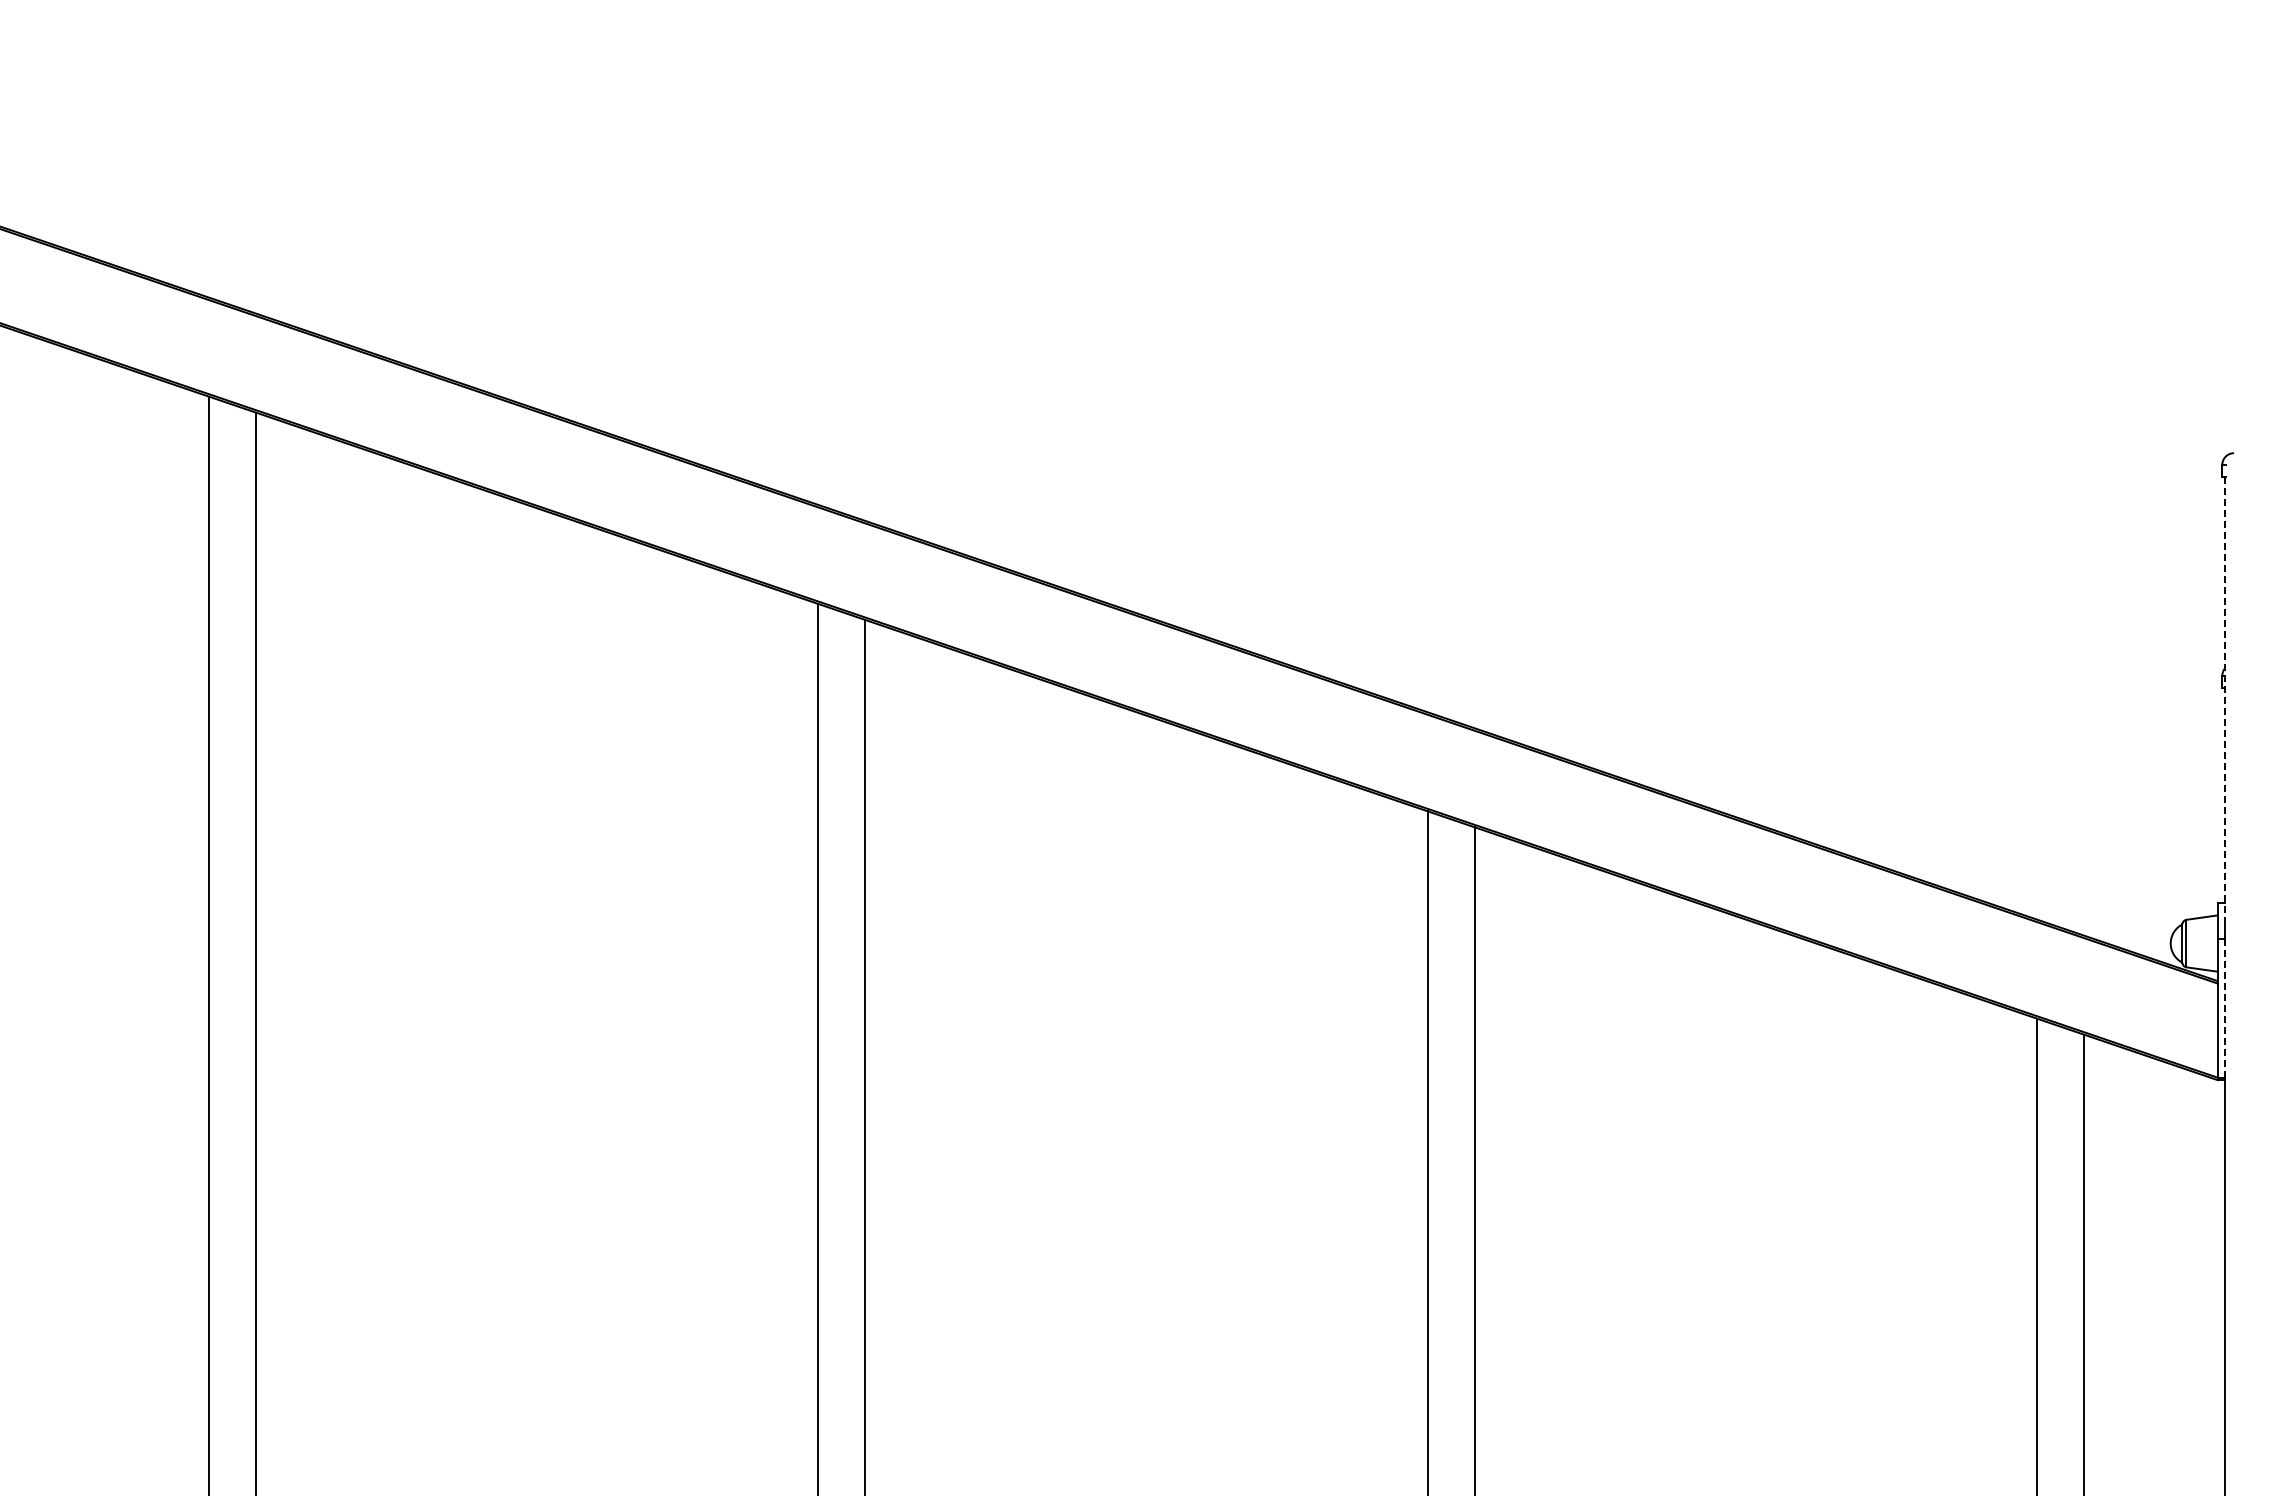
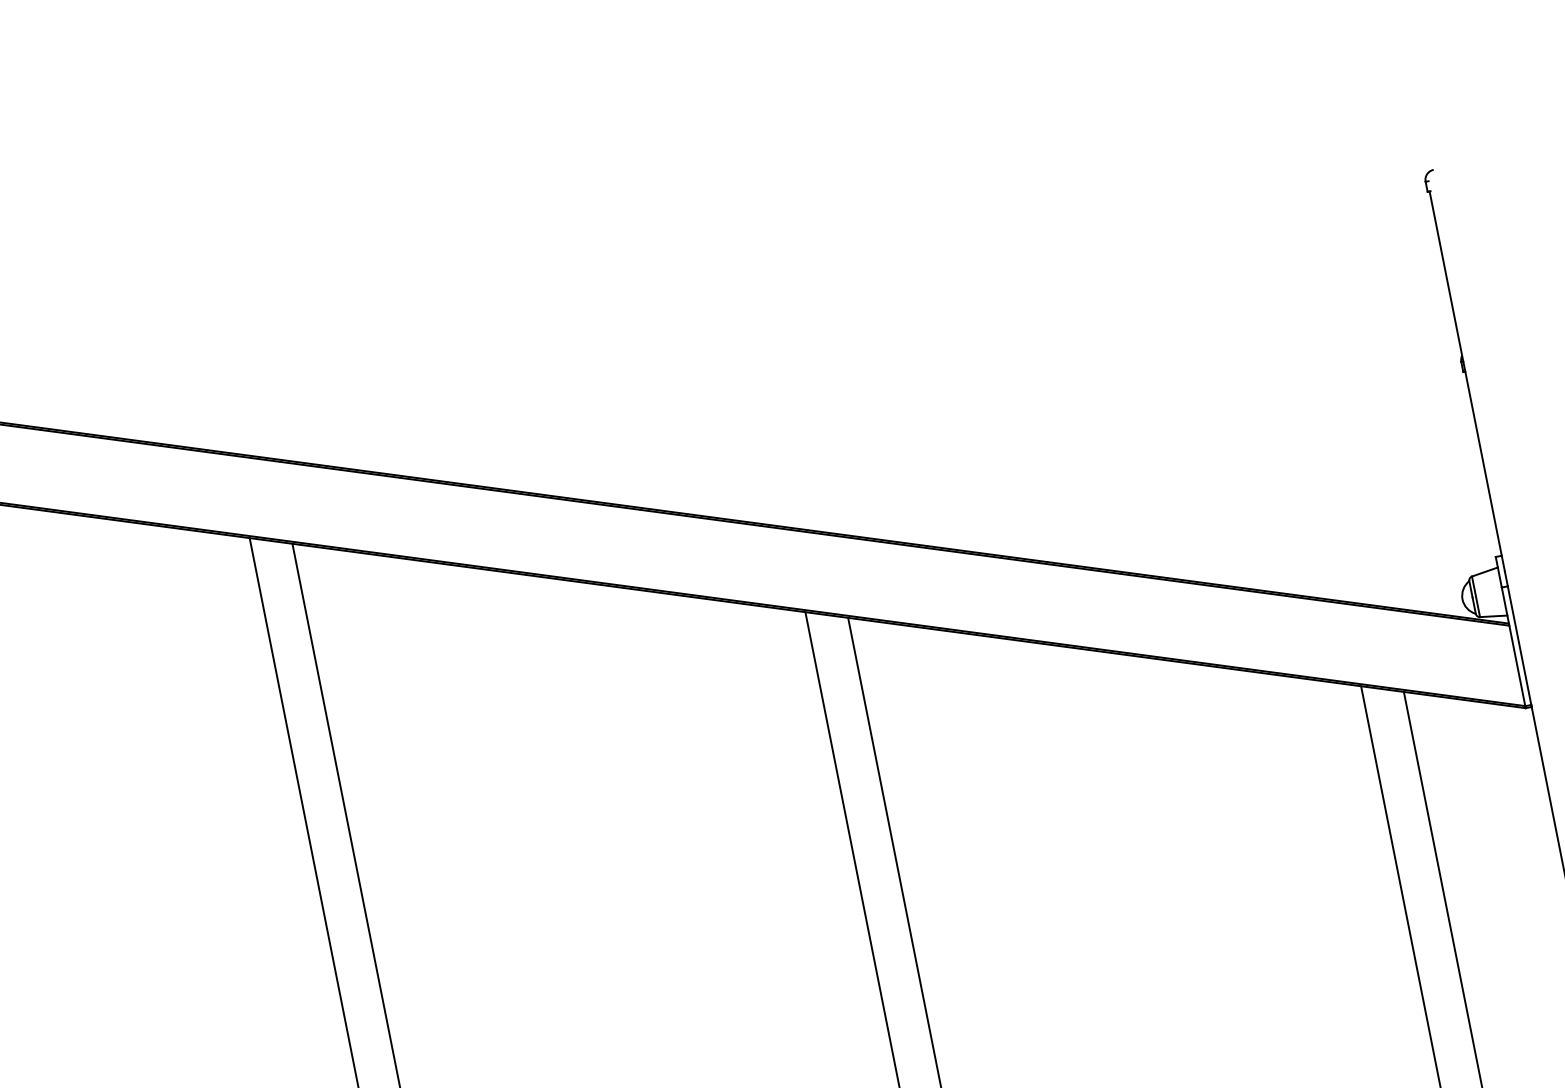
line: (2224, 699) -> (1467, 381), dashed -> solid
line: (2224, 1008) -> (1519, 645), dashed -> solid

